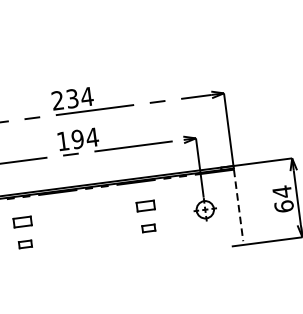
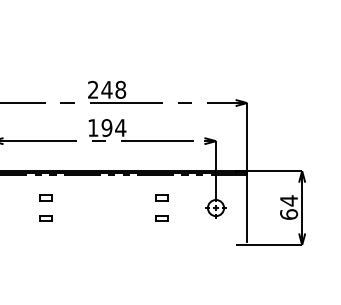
text: (79, 97) -> (113, 89), 234 -> 248
line: (238, 205) -> (247, 208), dashed -> solid
part: (145, 206) -> (161, 197), size x0.71
part: (21, 222) -> (45, 197), size x0.71

